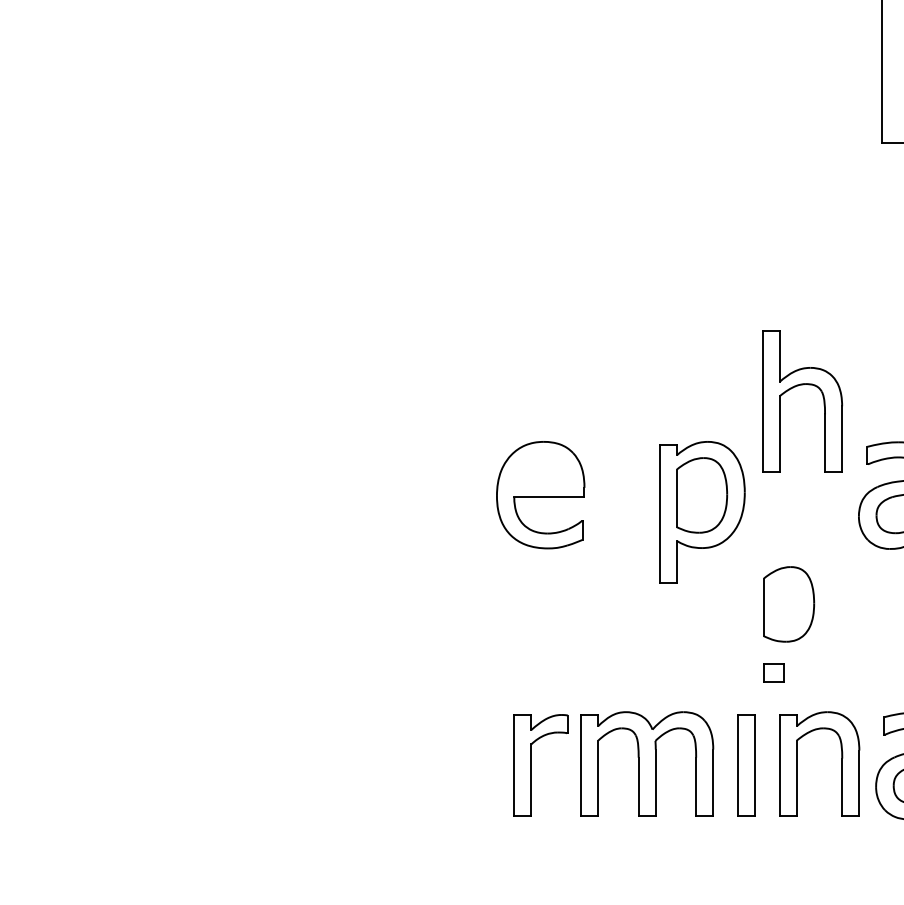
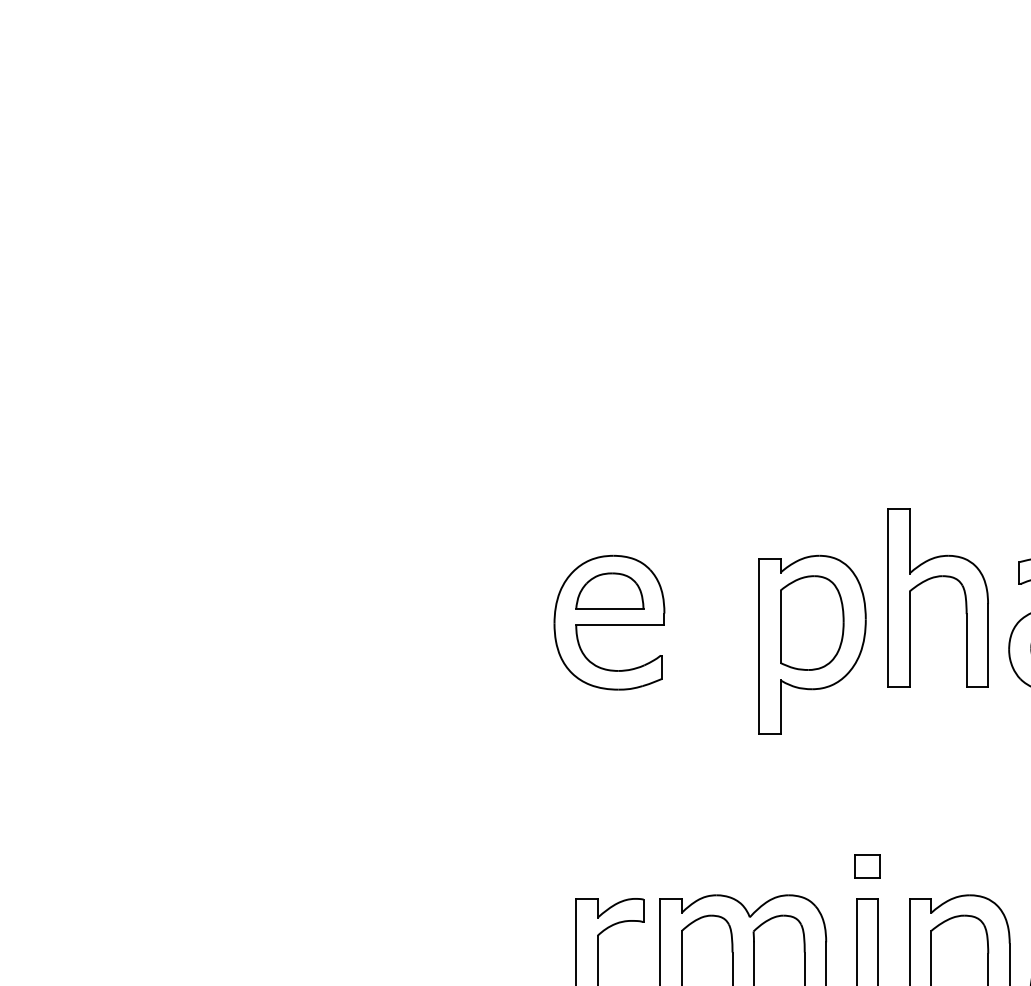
part: (798, 386) -> (933, 579), moved
part: (540, 469) -> (609, 590), added
part: (789, 604) -> (921, 760), removed
part: (773, 672) -> (866, 865), moved

